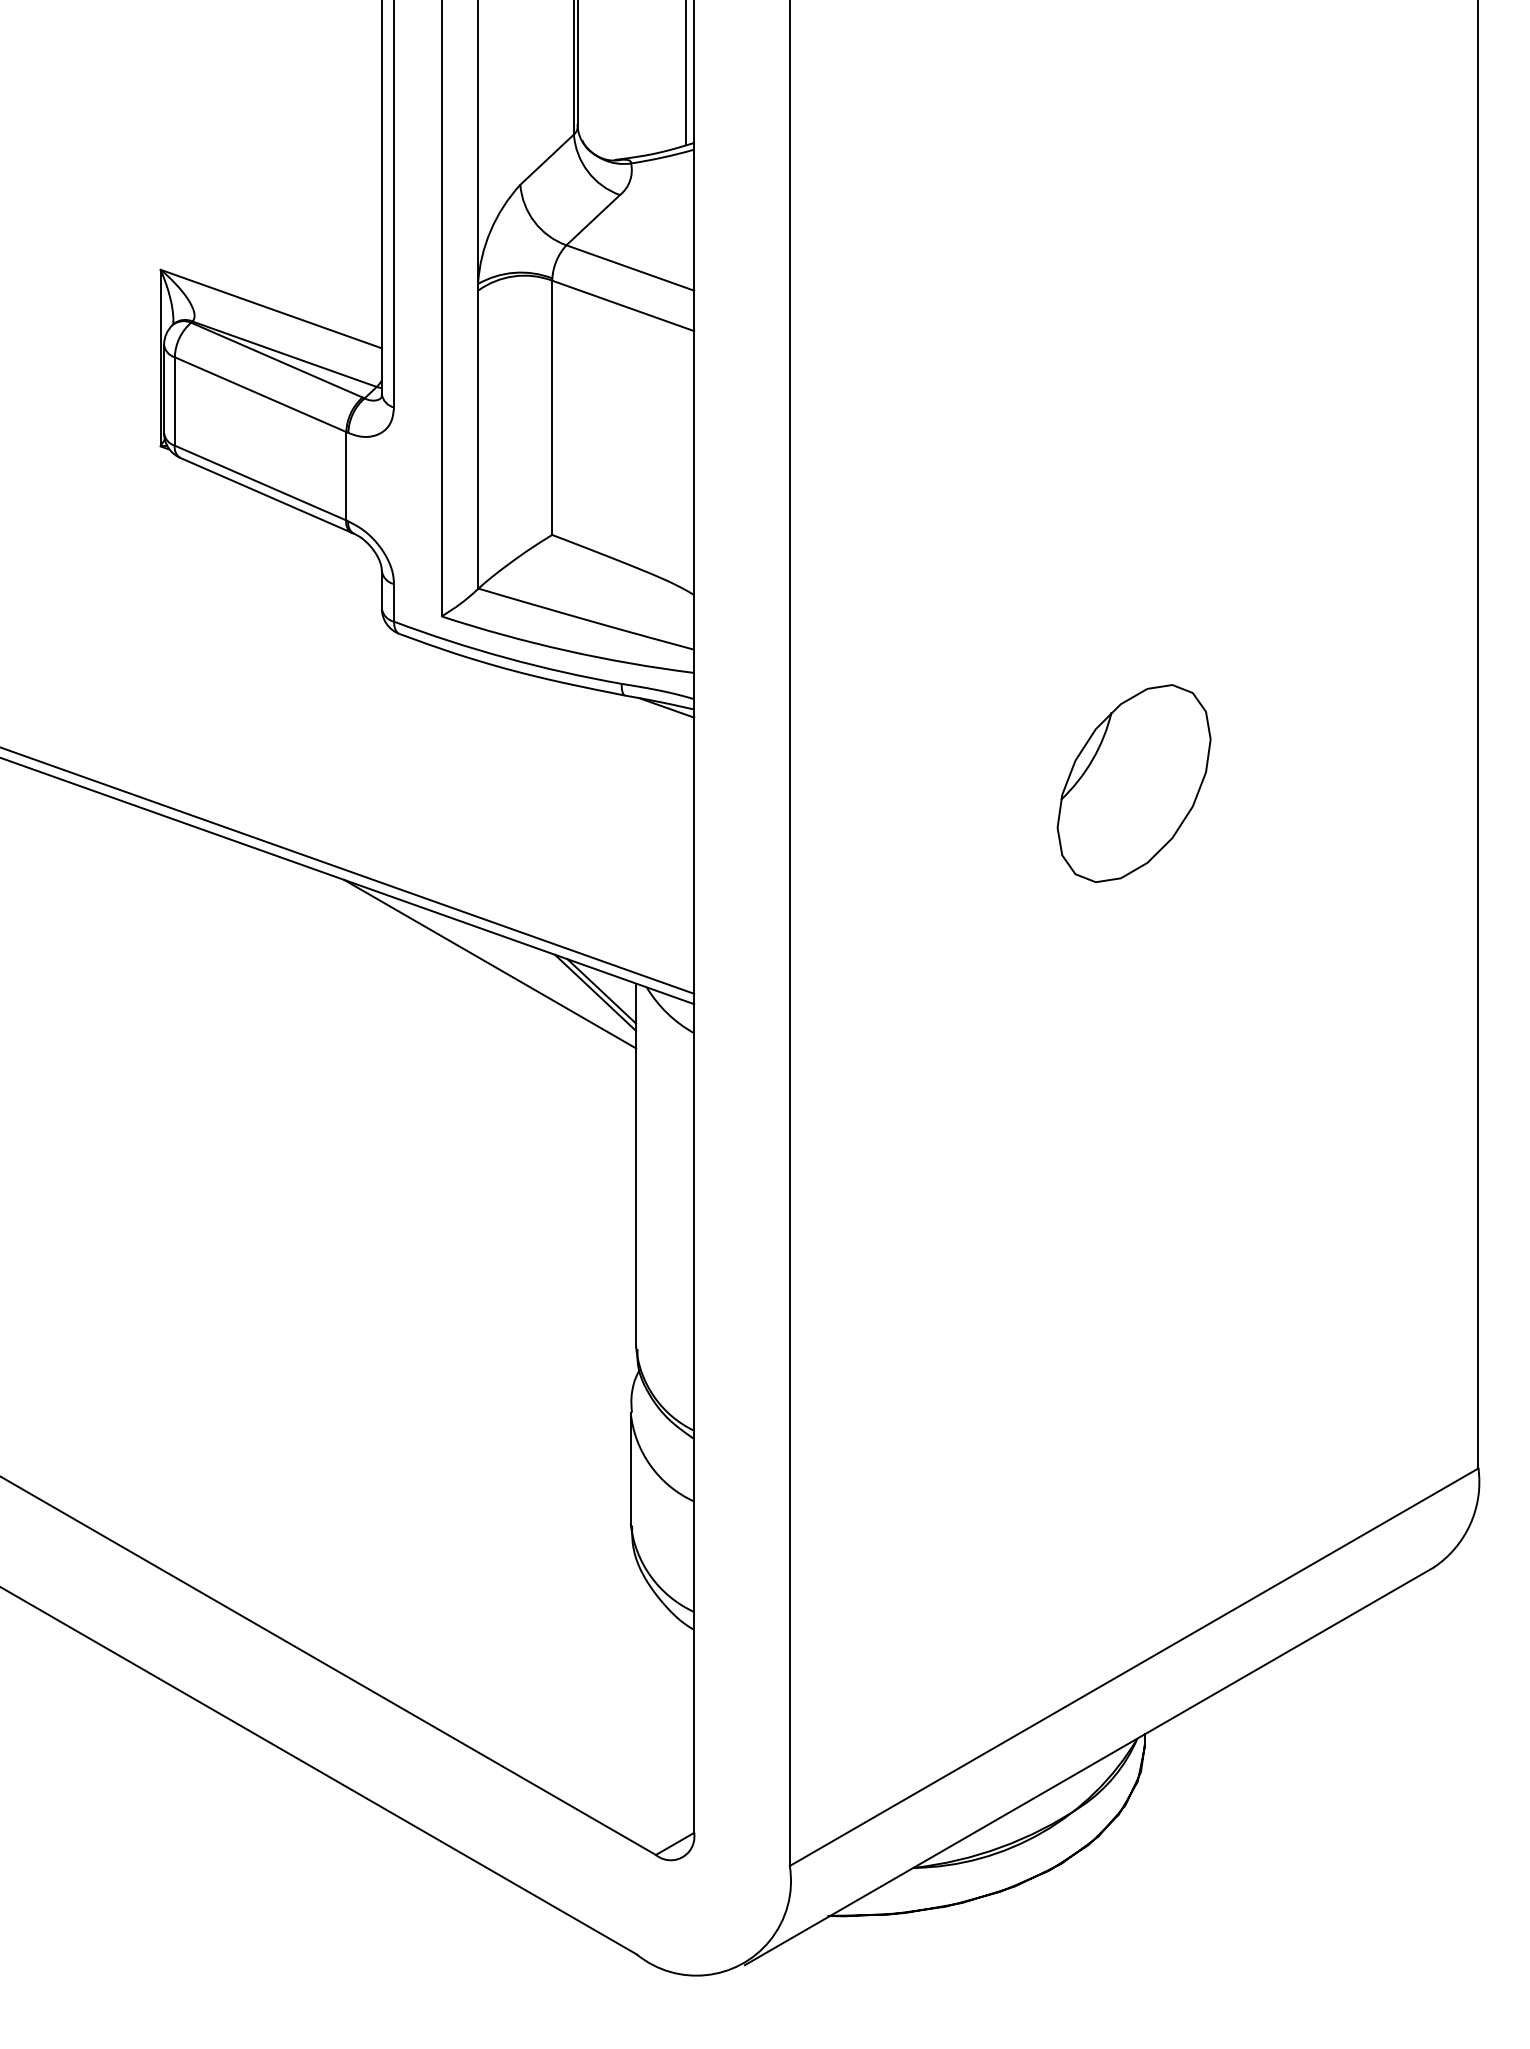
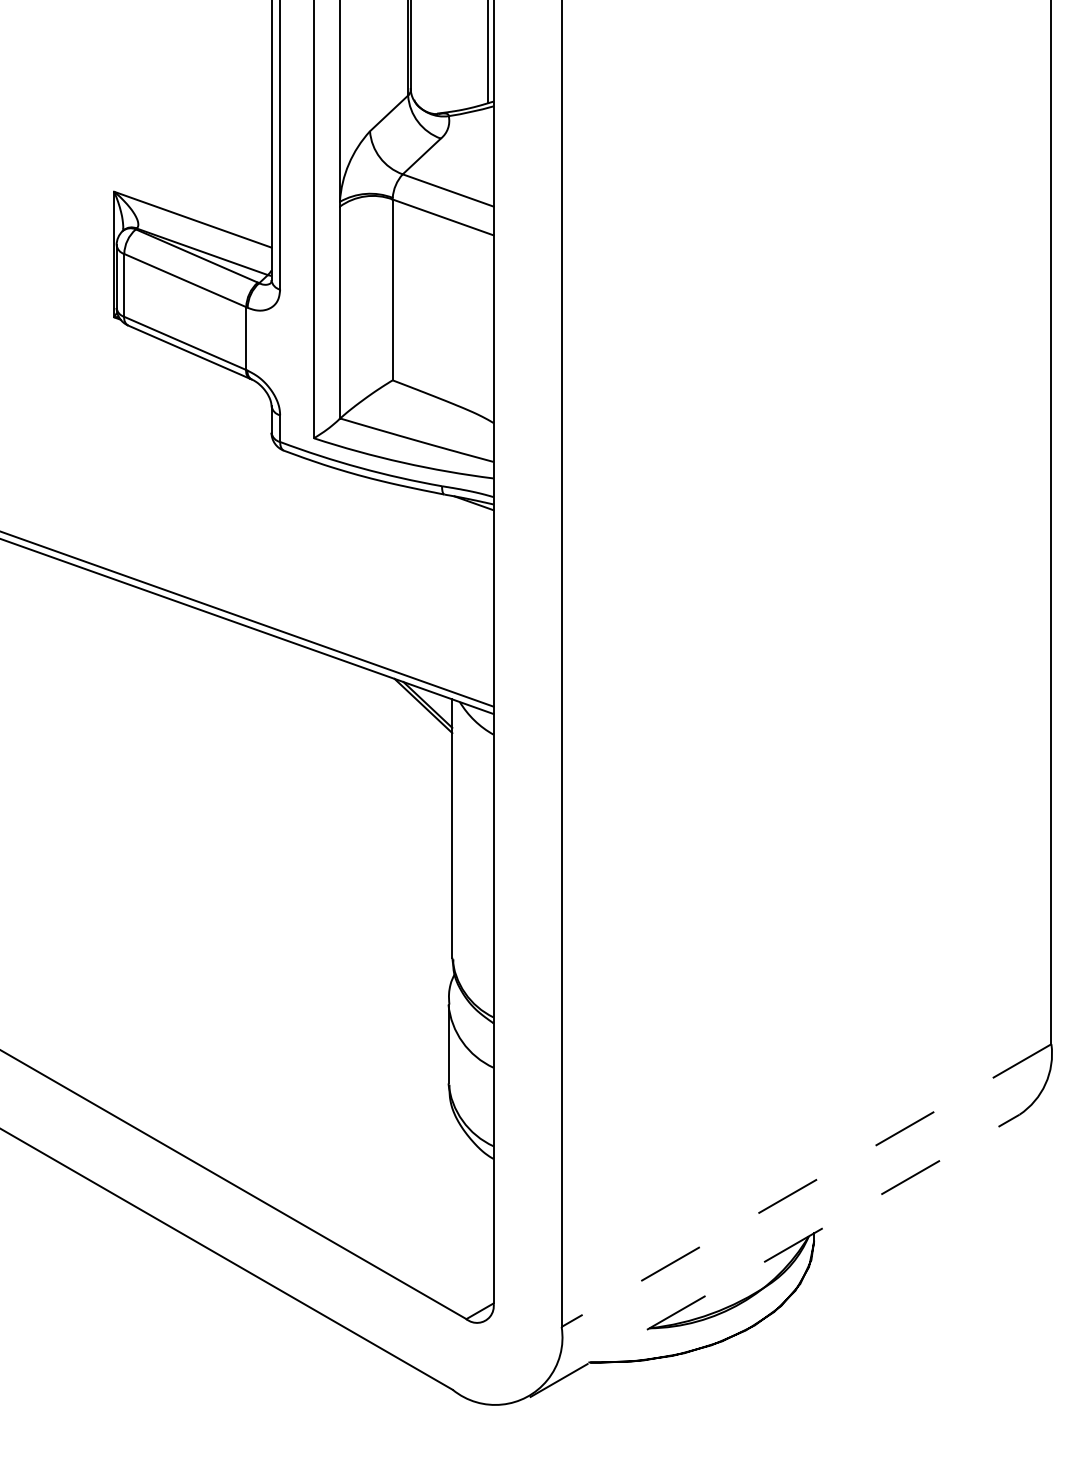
part: (1134, 784) -> (806, 557), removed
line: (490, 964) -> (348, 685), removed
line: (1134, 1667) -> (806, 1185), solid -> dashed
line: (1089, 1766) -> (774, 1256), solid -> dashed

